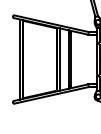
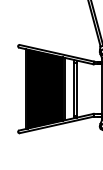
fill: (39, 58) -> (44, 88), added

